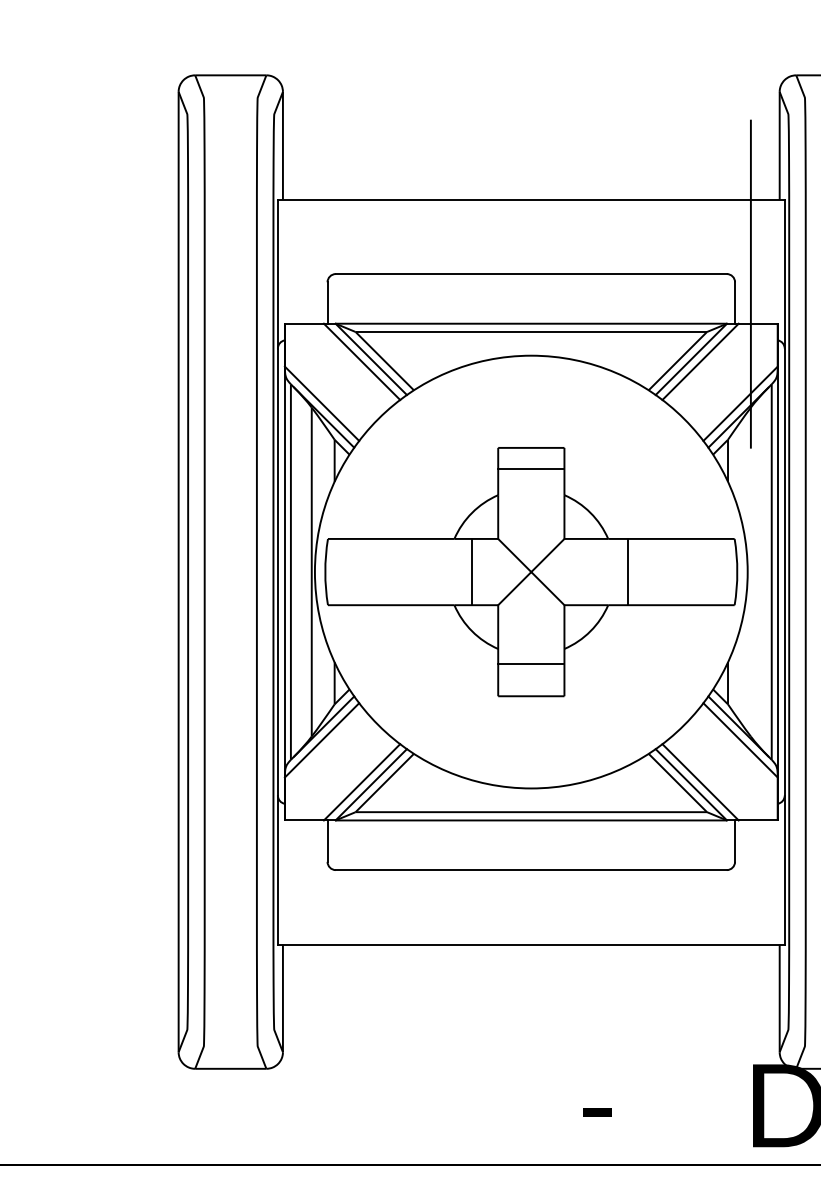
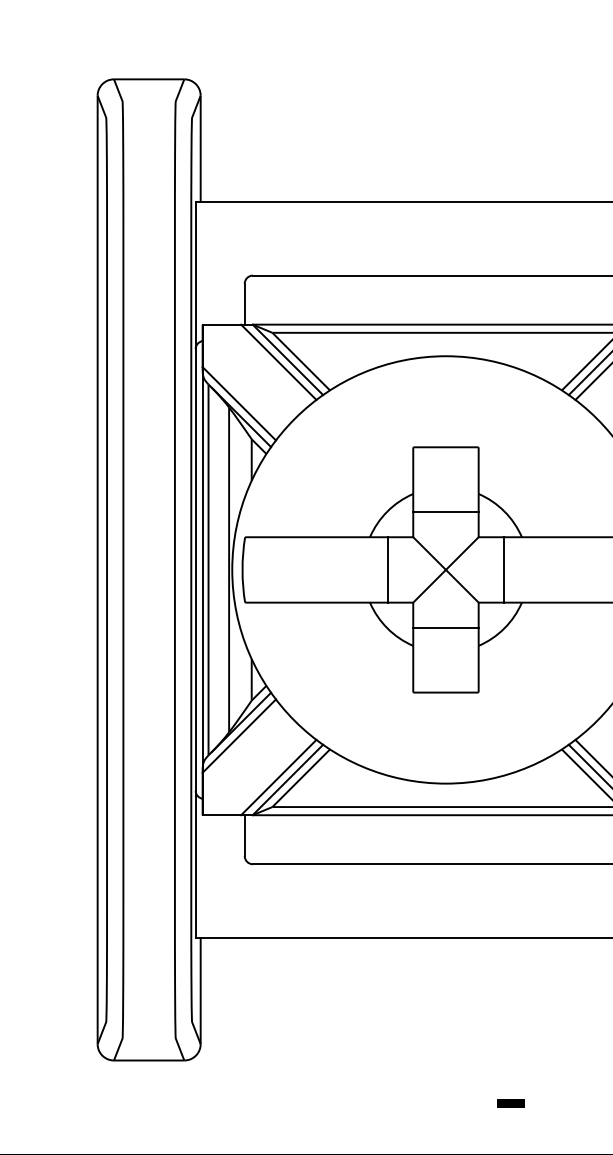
line: (531, 469) -> (446, 512), moved
line: (628, 571) -> (504, 569), moved
line: (531, 664) -> (446, 628), moved

